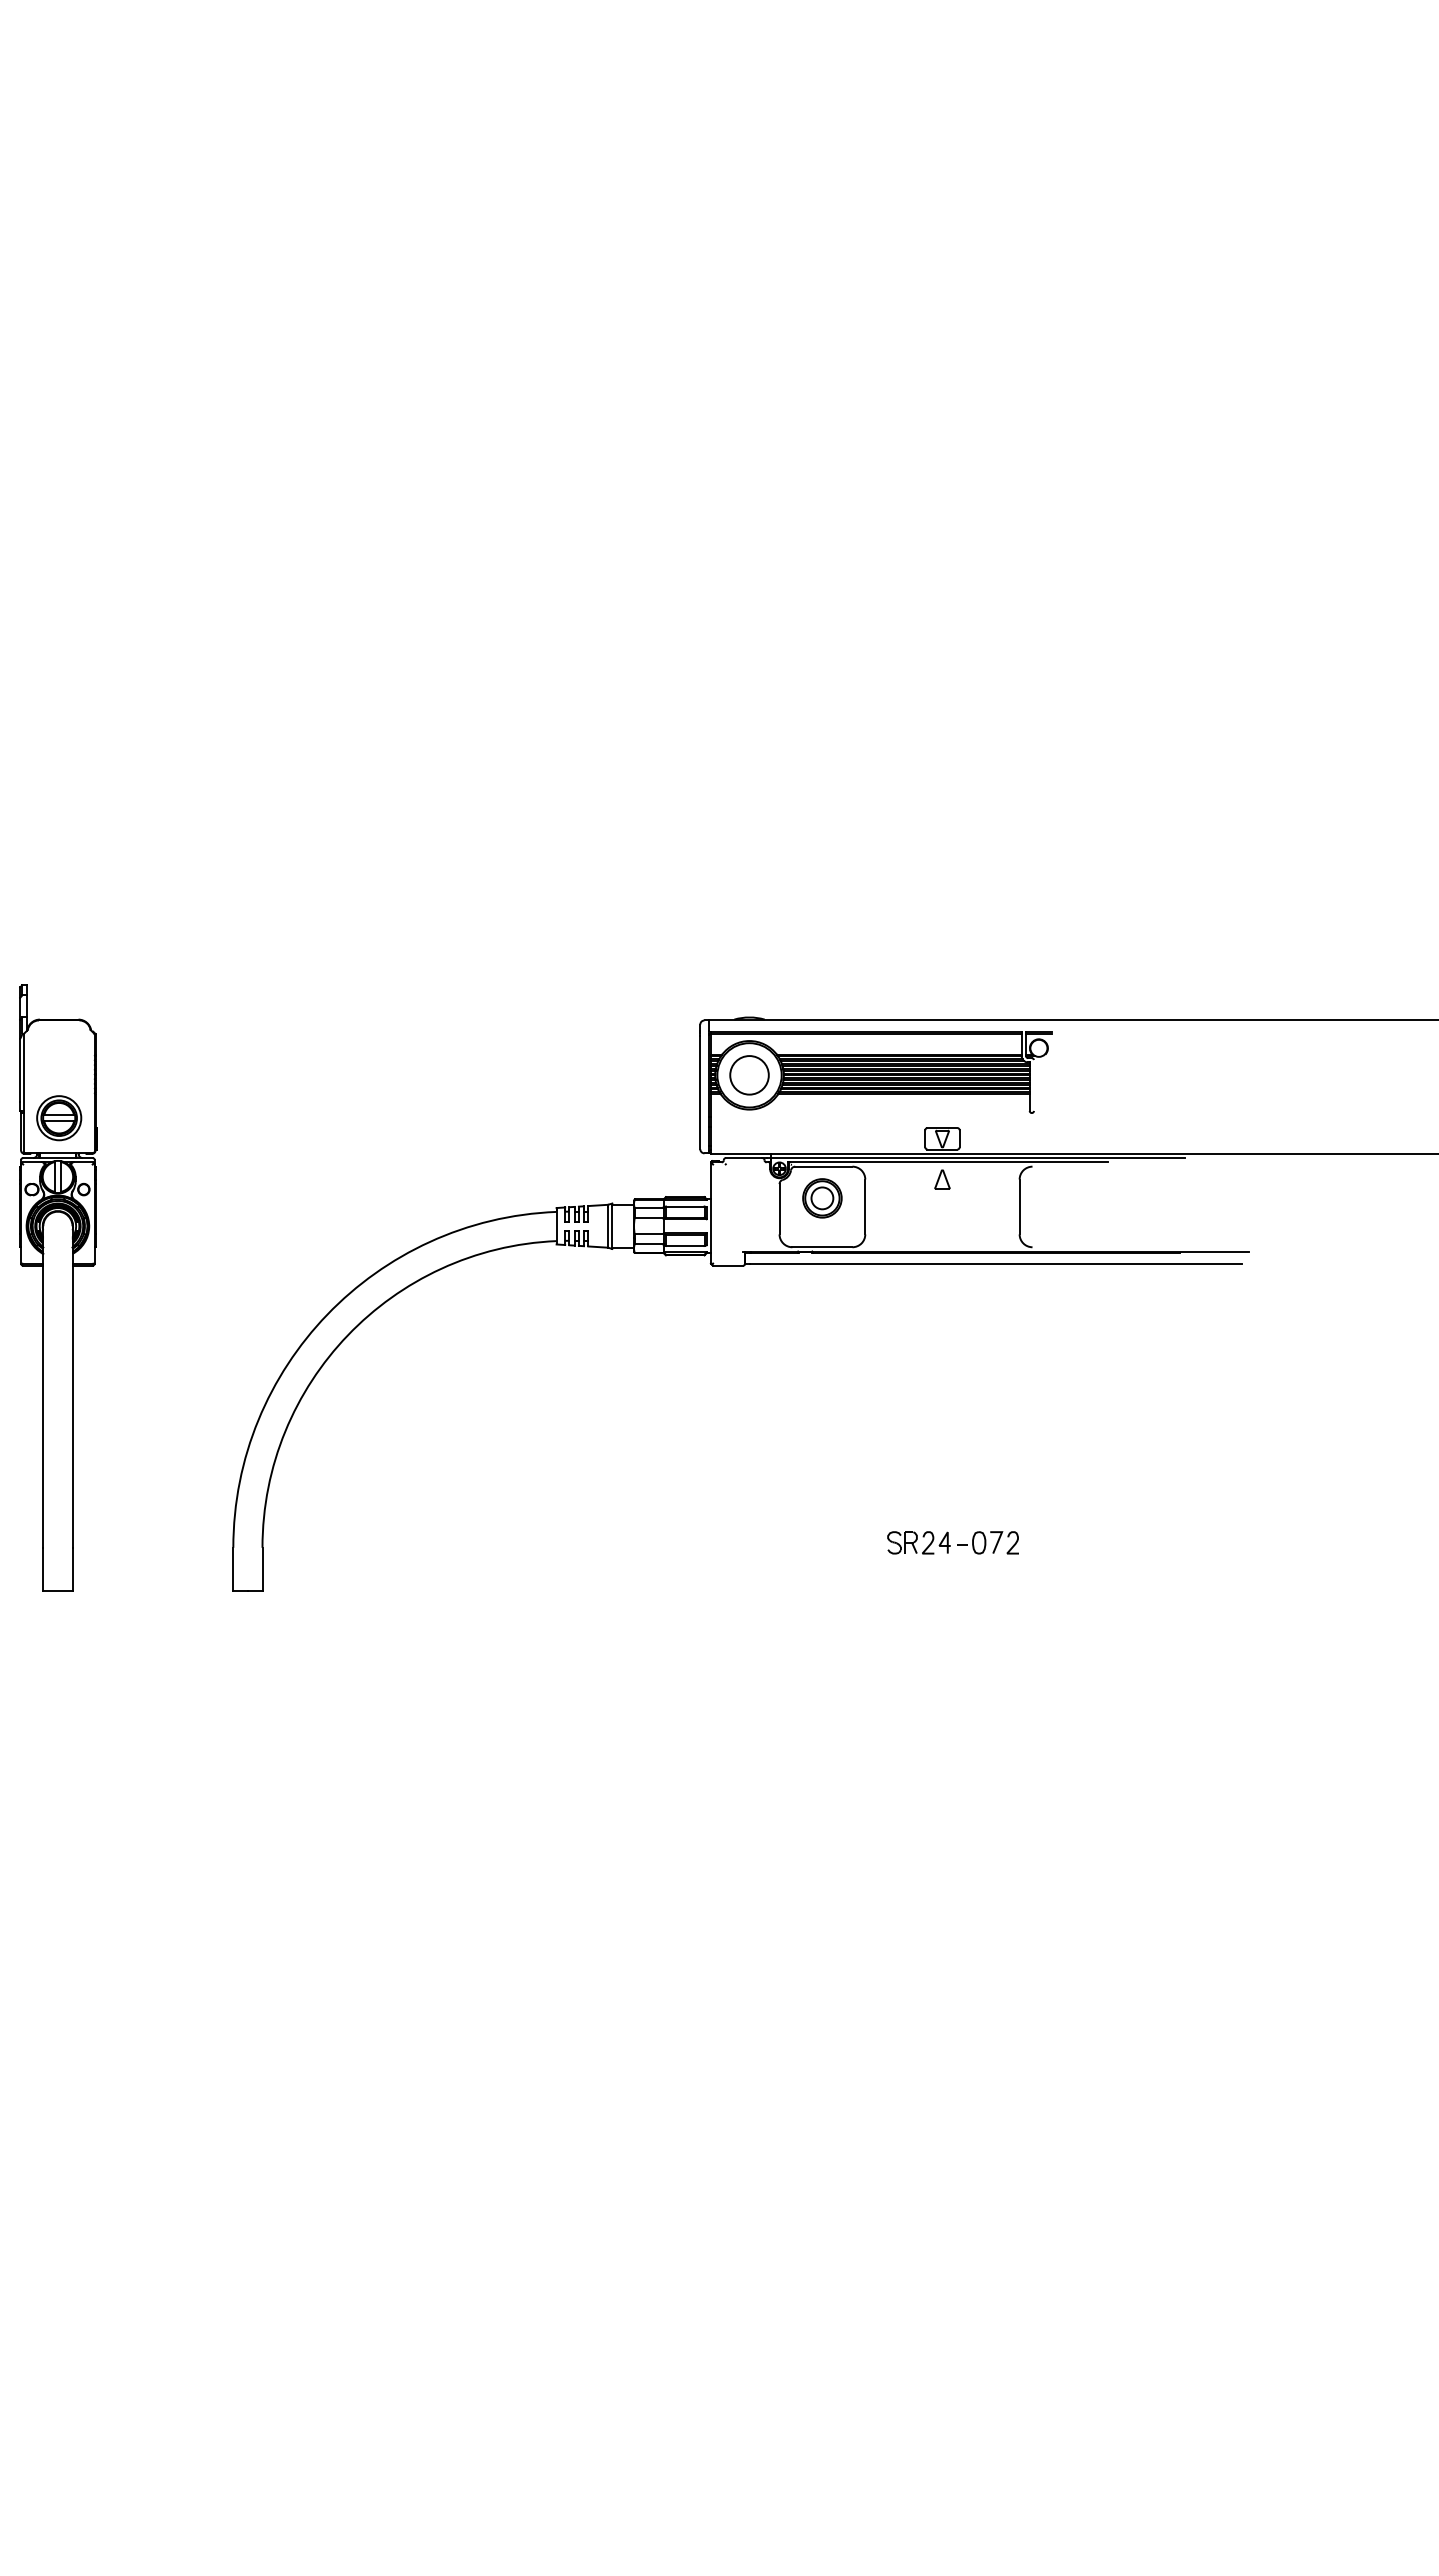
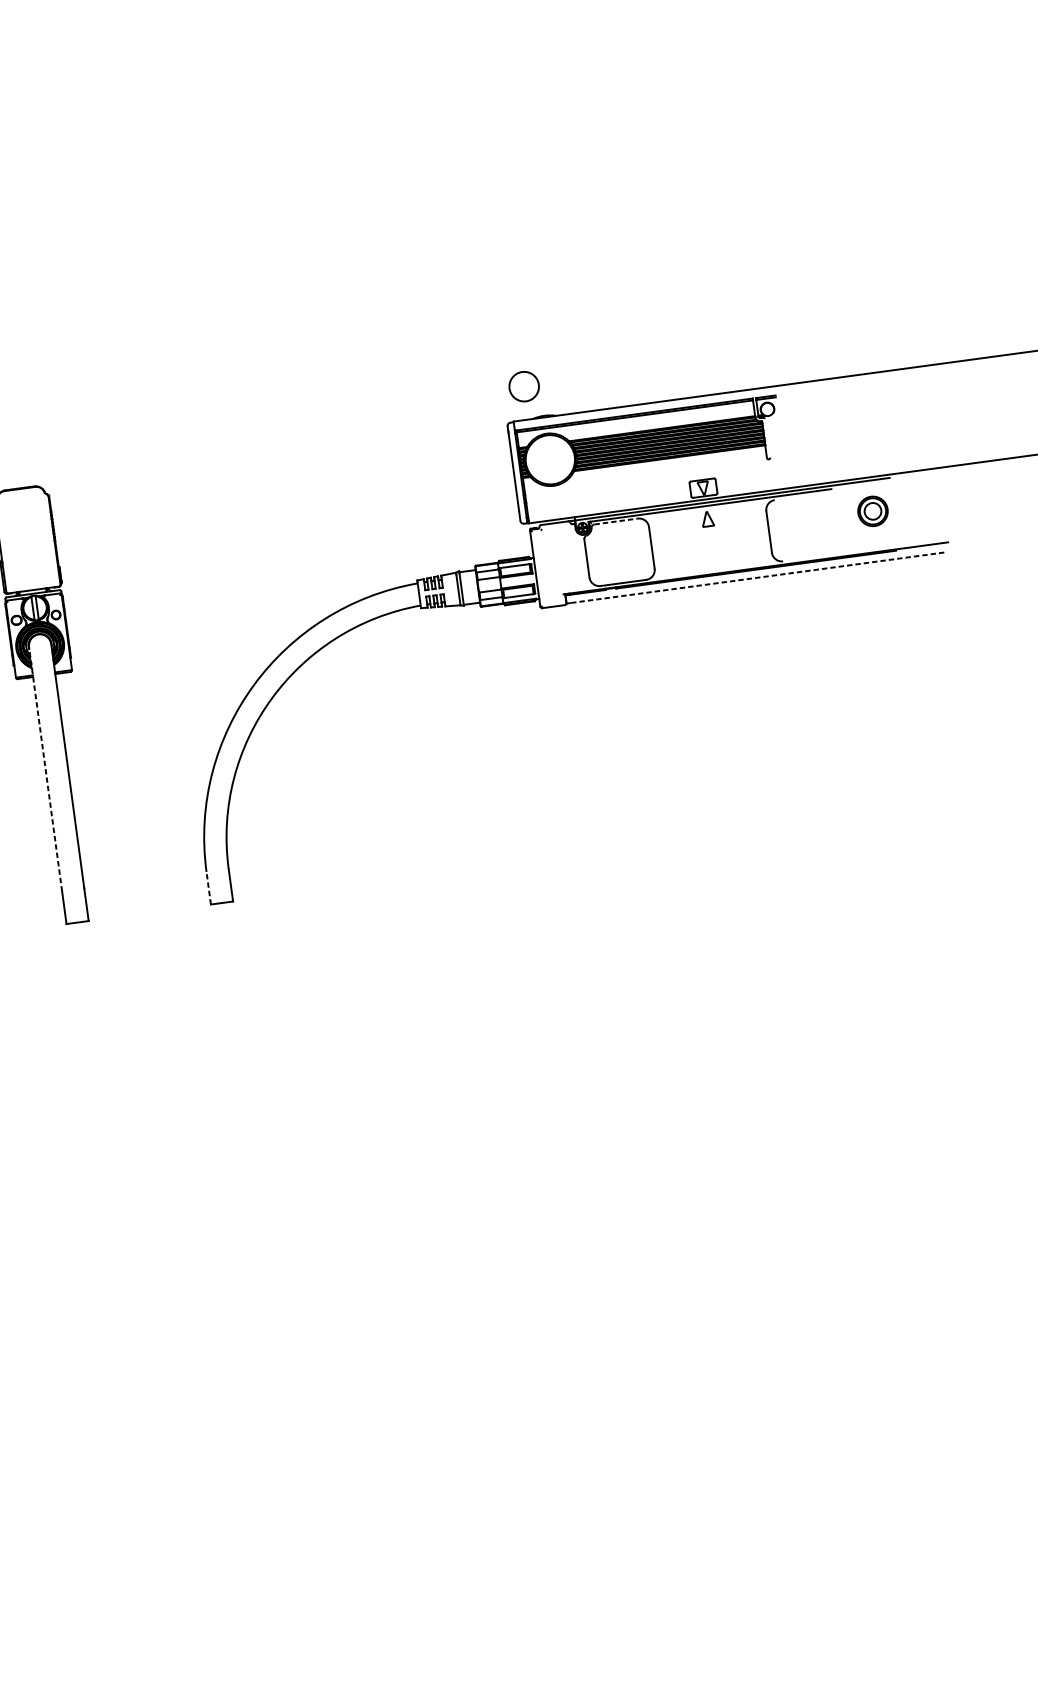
circle: (749, 1075) -> (524, 386), moved
part: (59, 1118) -> (30, 563), removed
line: (823, 1166) -> (615, 521), solid -> dashed
part: (822, 1198) -> (873, 511), moved
line: (995, 1263) -> (756, 577), solid -> dashed
line: (43, 1387) -> (45, 769), solid -> dashed
part: (952, 1542) -> (752, 793), removed
line: (233, 1568) -> (208, 887), solid -> dashed

